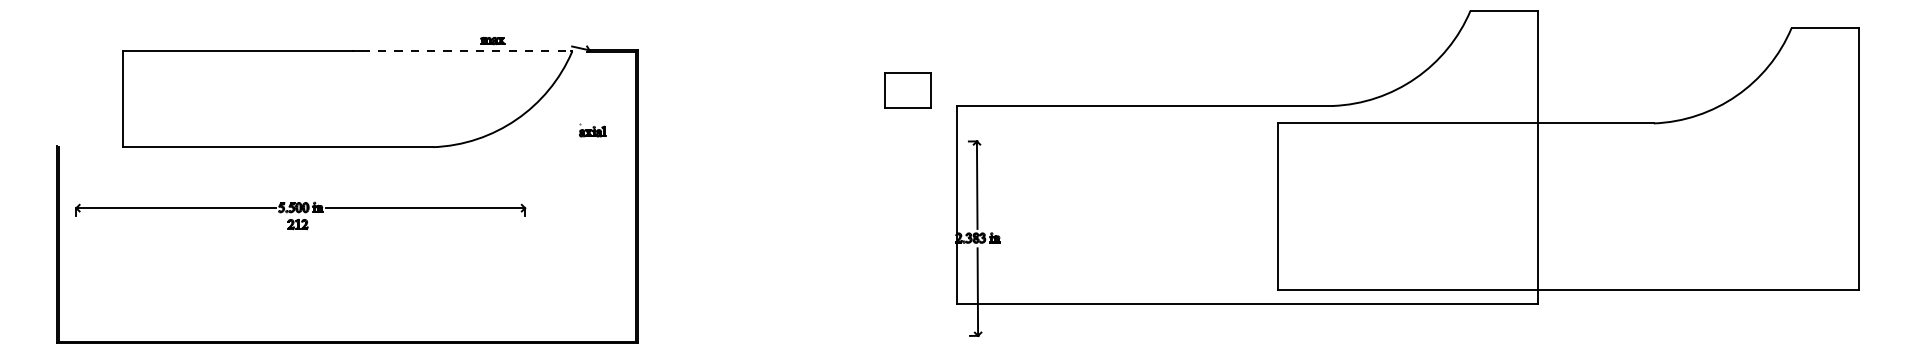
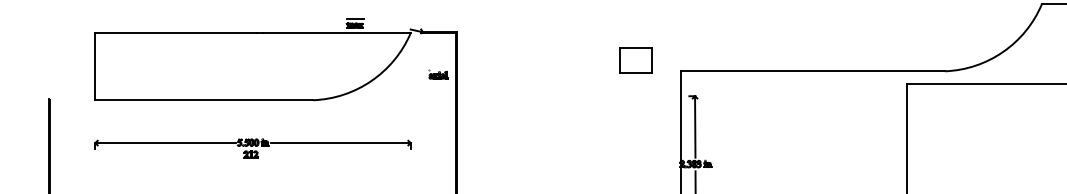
line: (493, 32) -> (355, 19), added
line: (466, 50) -> (336, 32), dashed -> solid
part: (907, 90) -> (635, 60), moved
part: (592, 130) -> (438, 74), moved
part: (300, 215) -> (252, 148), moved

